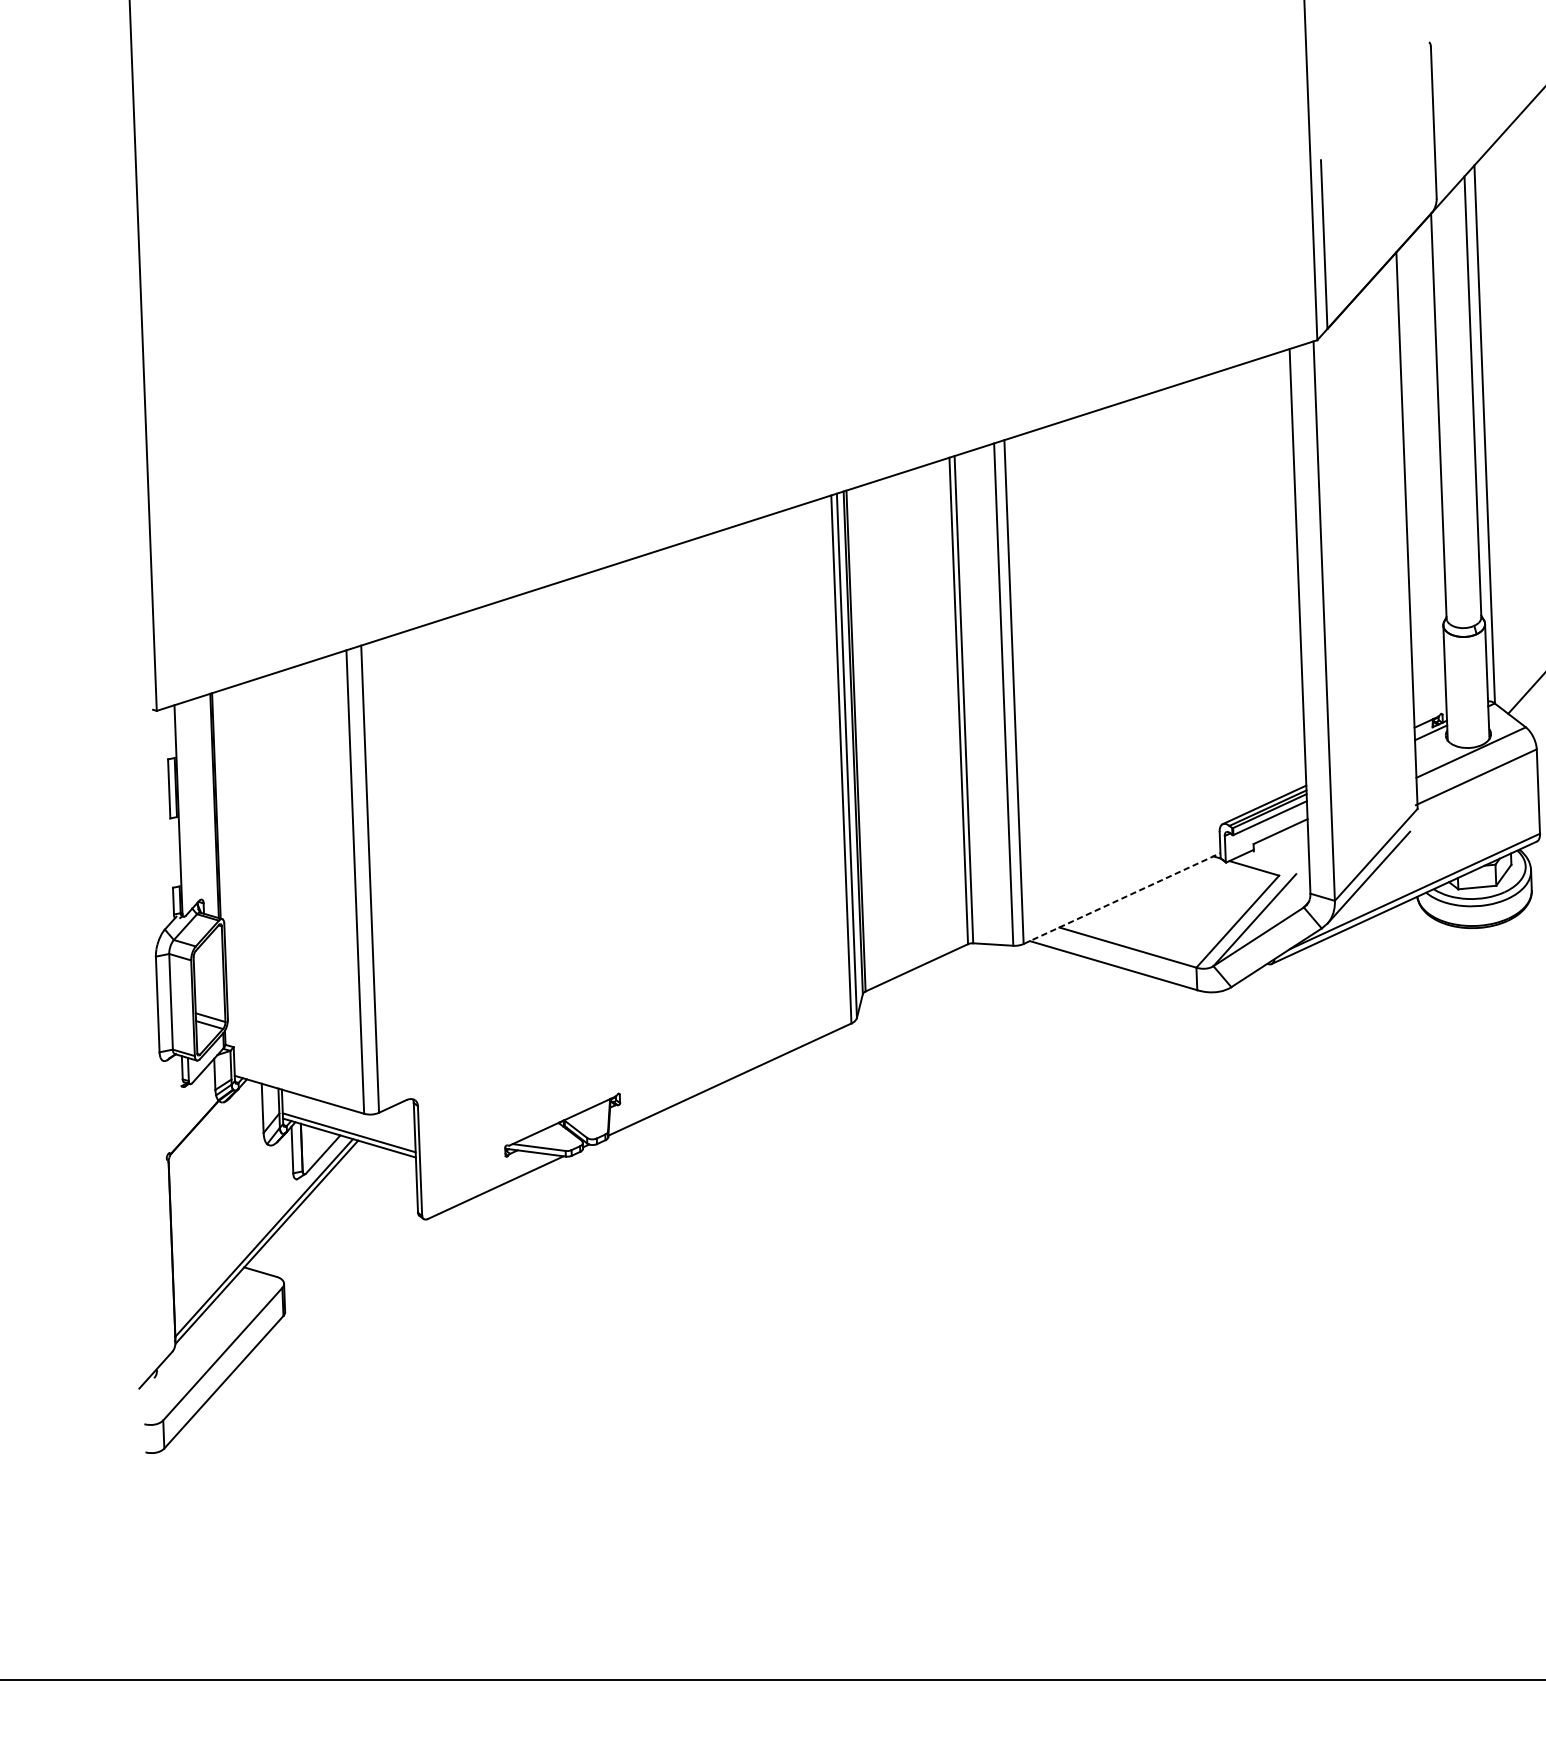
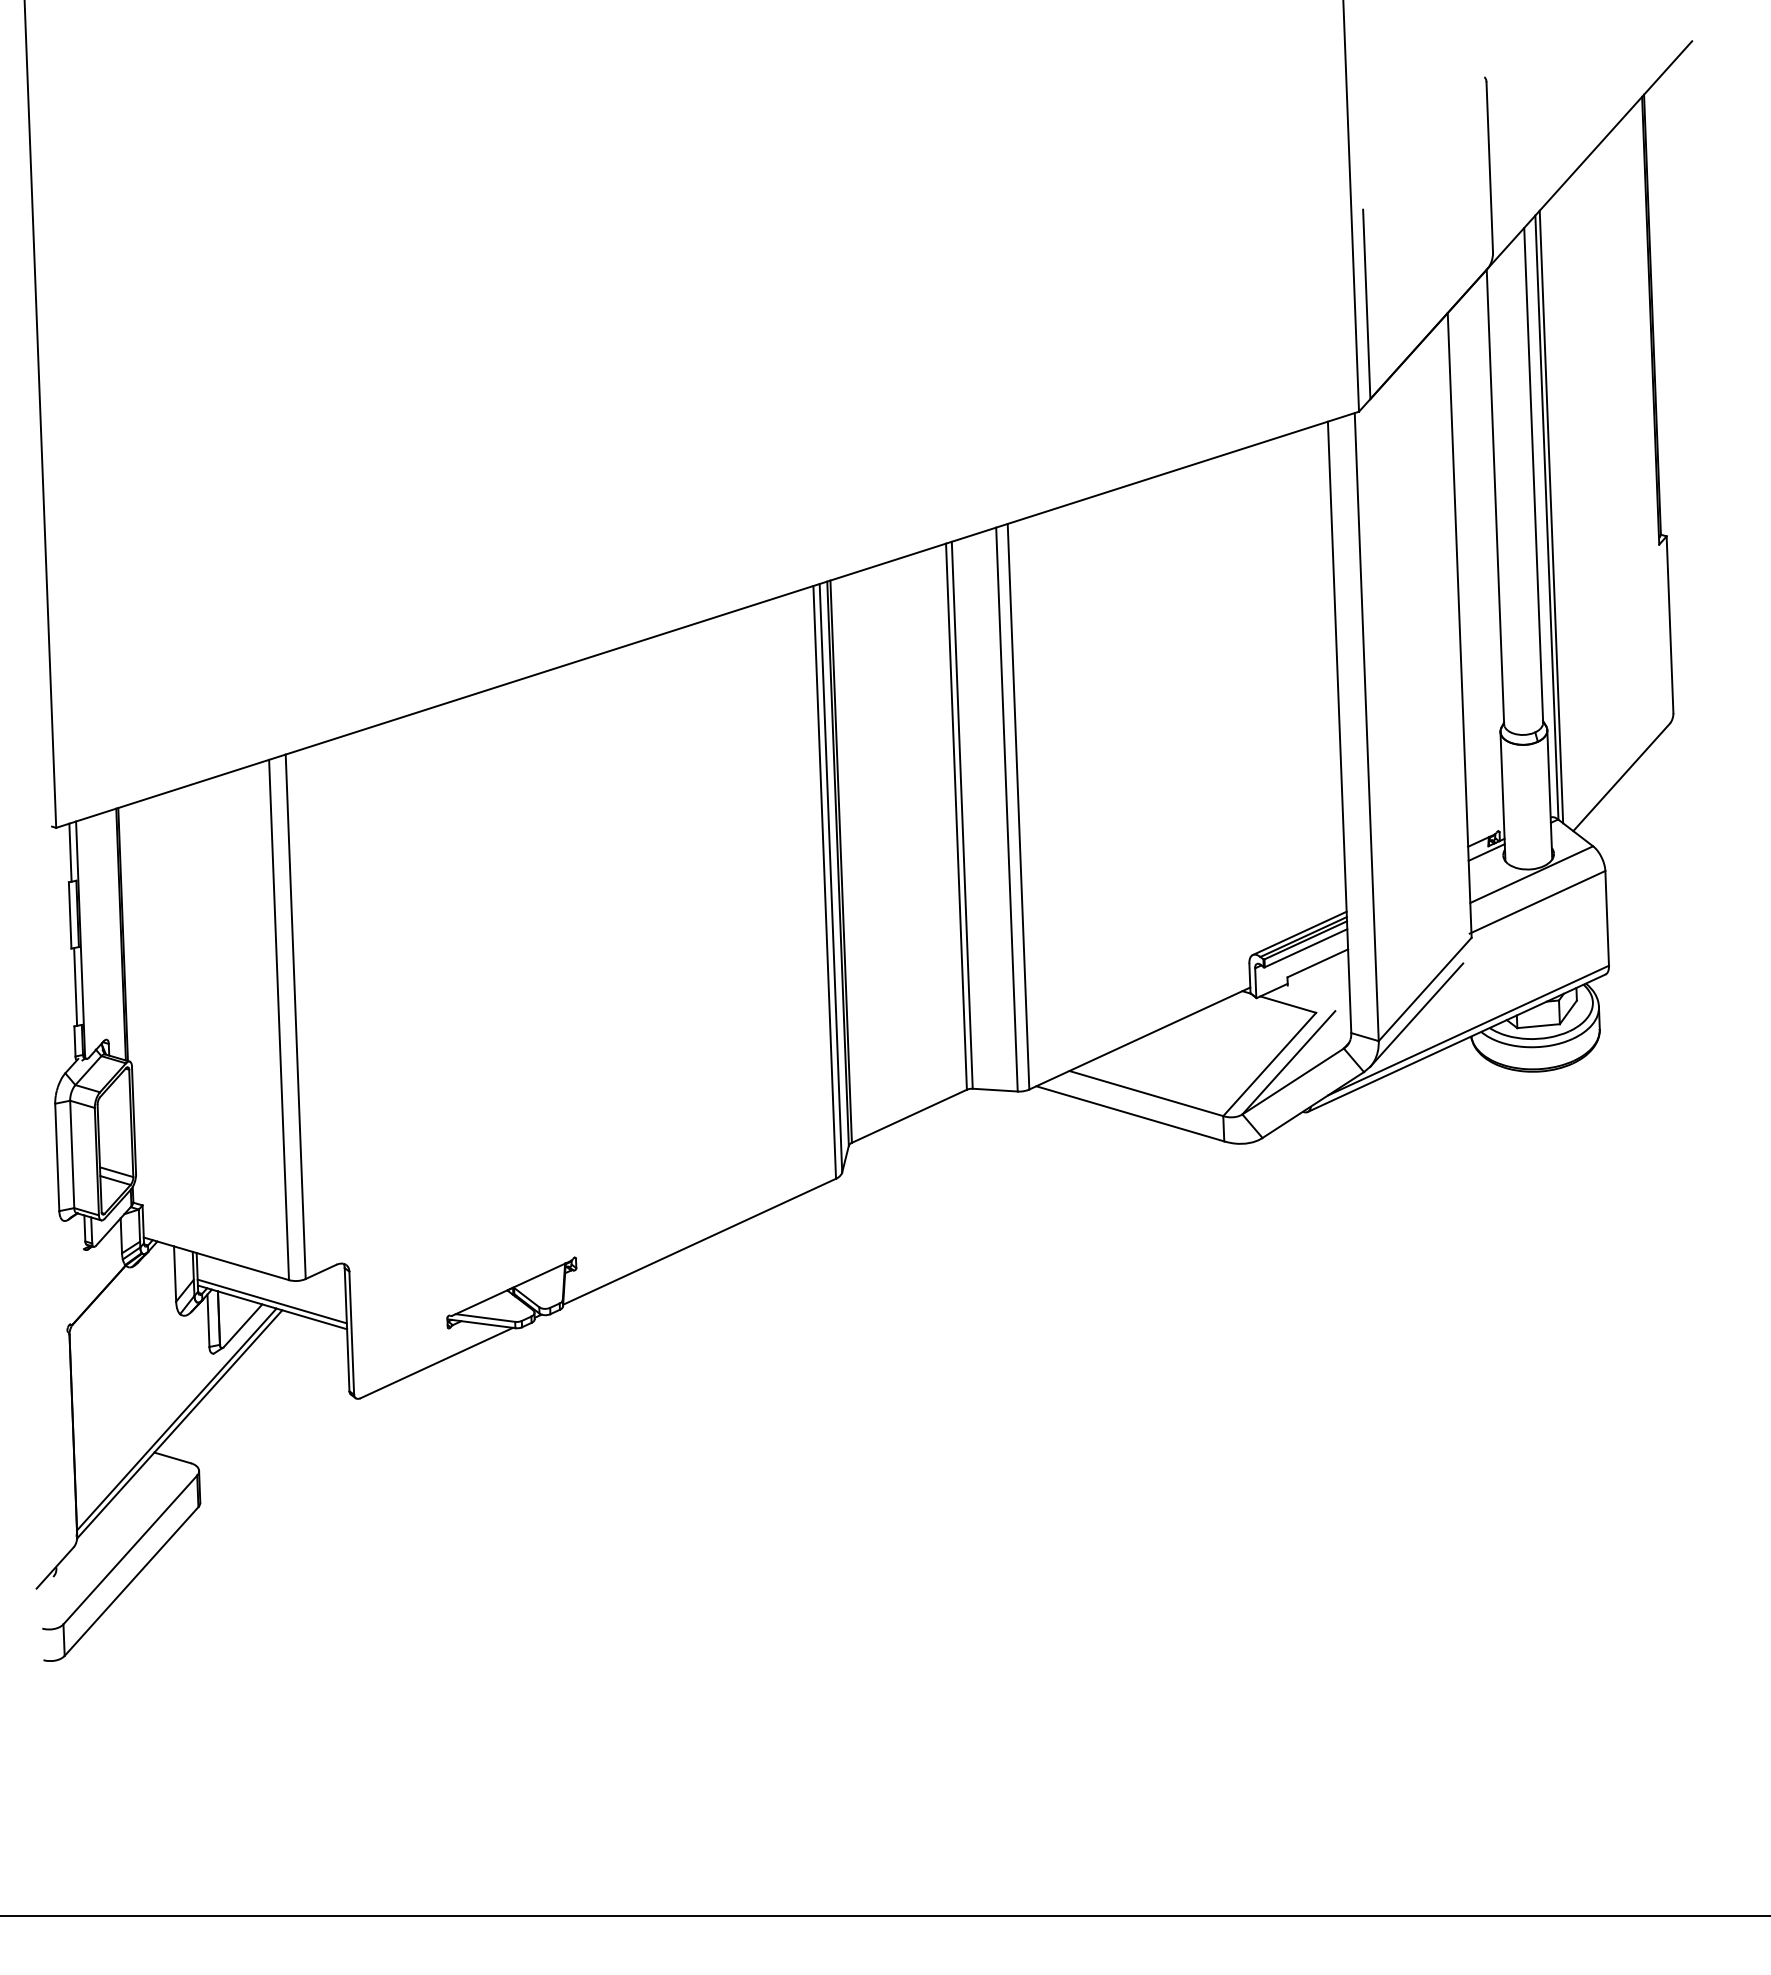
line: (1488, 433) -> (1551, 516), added
line: (169, 732) -> (70, 852), added
line: (173, 852) -> (75, 986), added
line: (1121, 898) -> (1139, 1038), dashed -> solid

